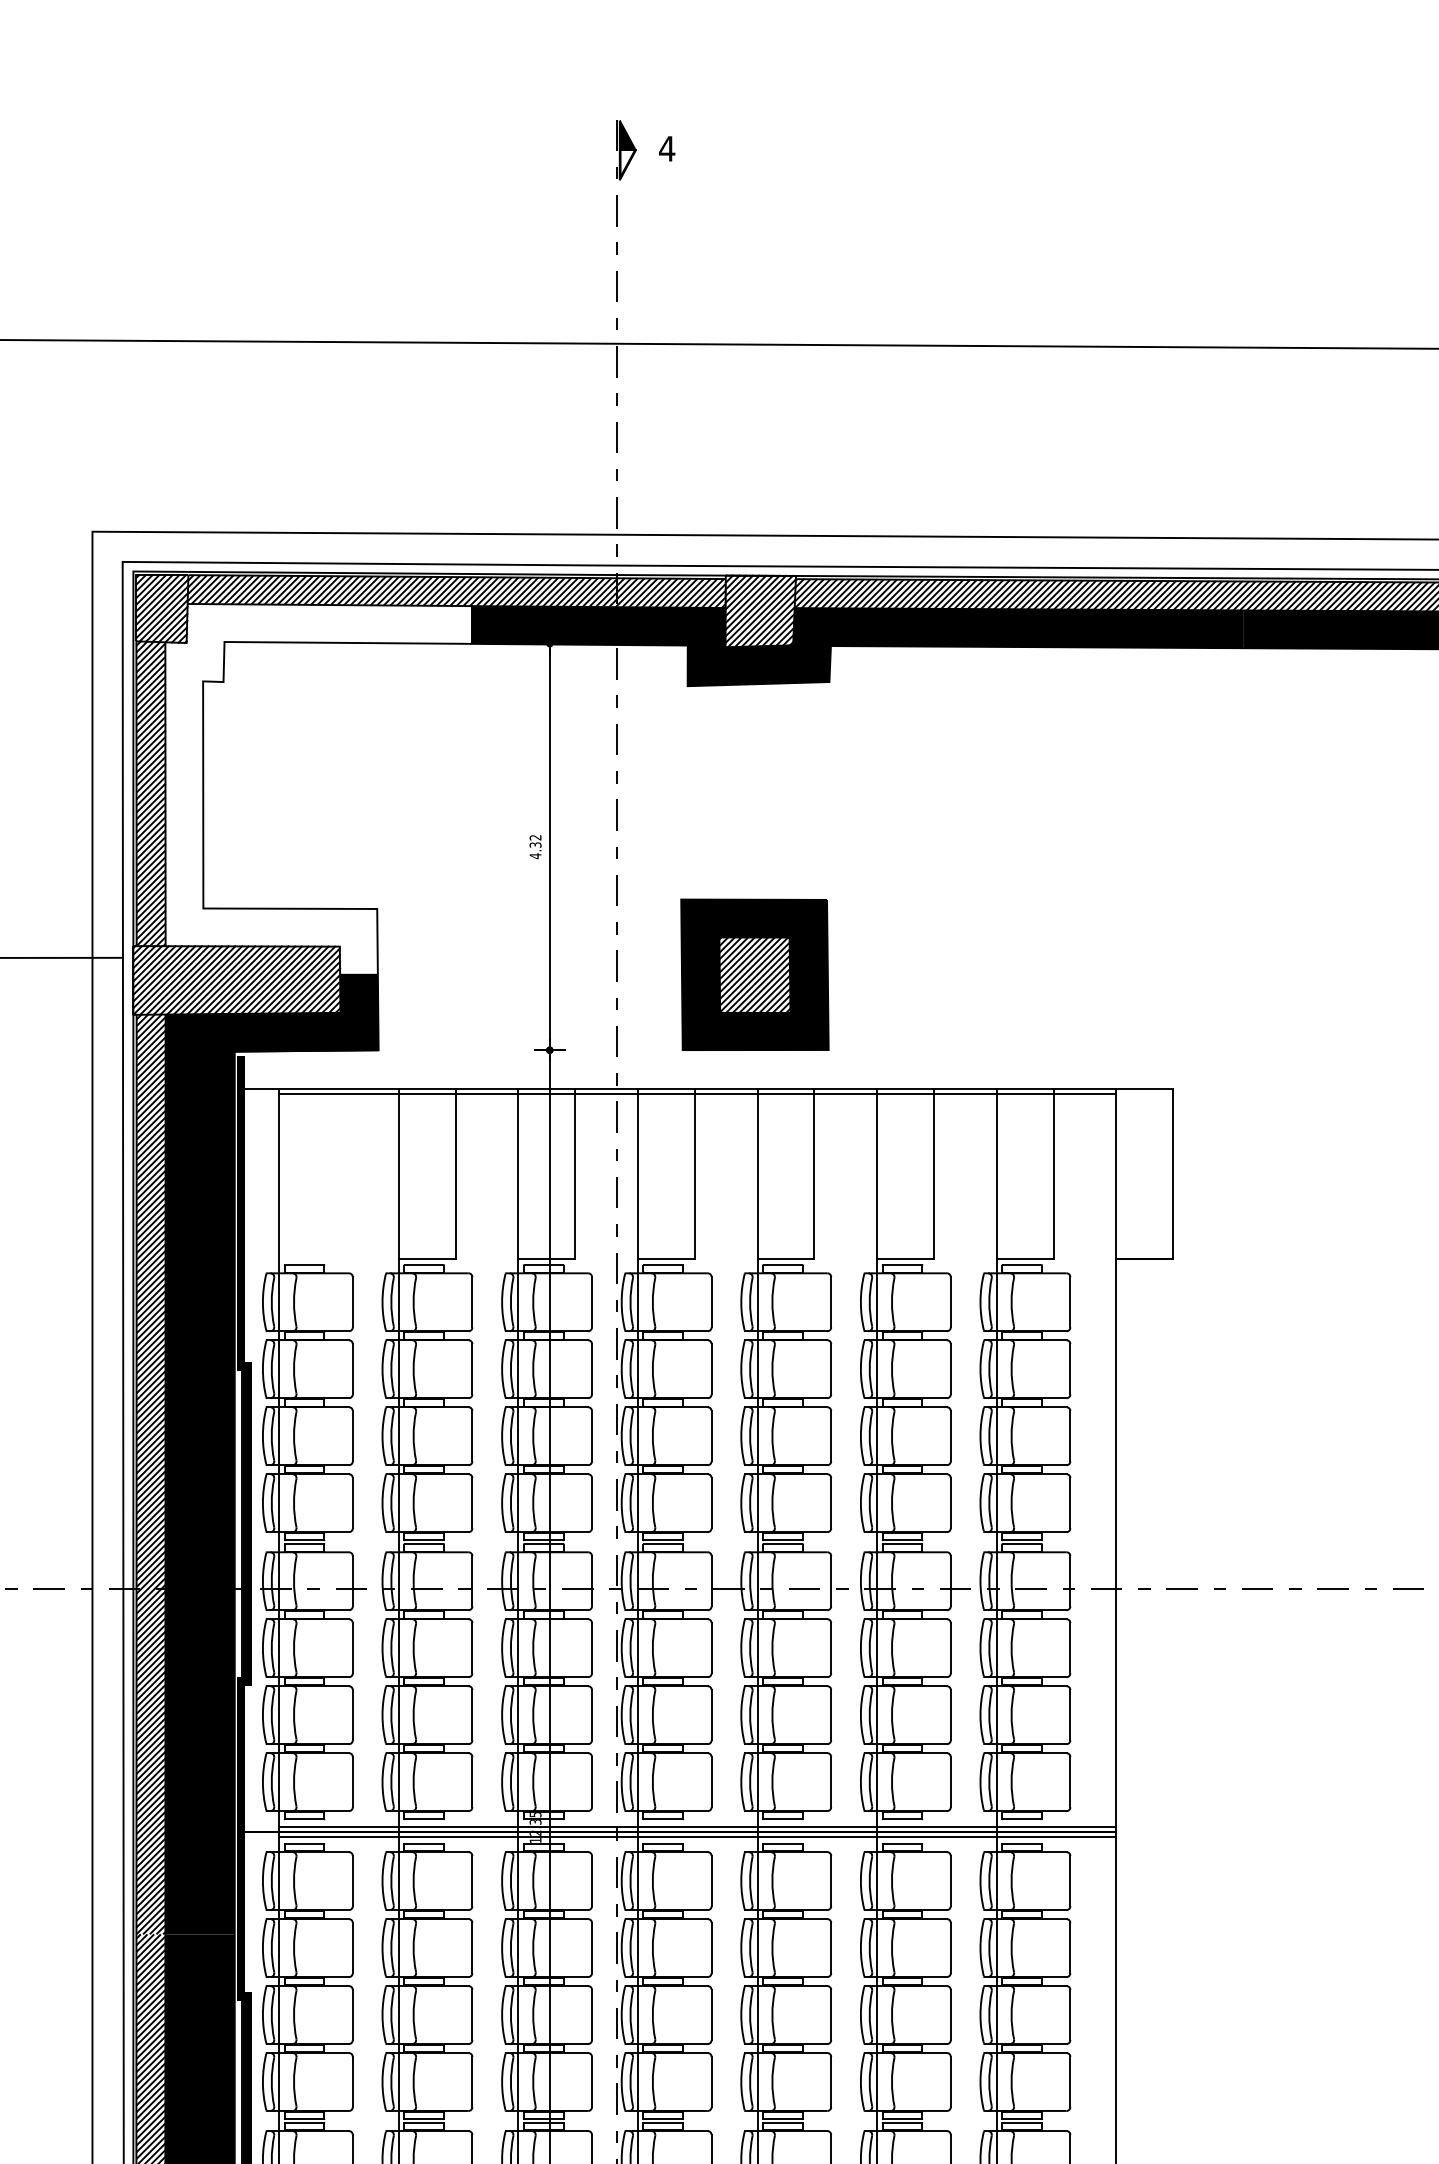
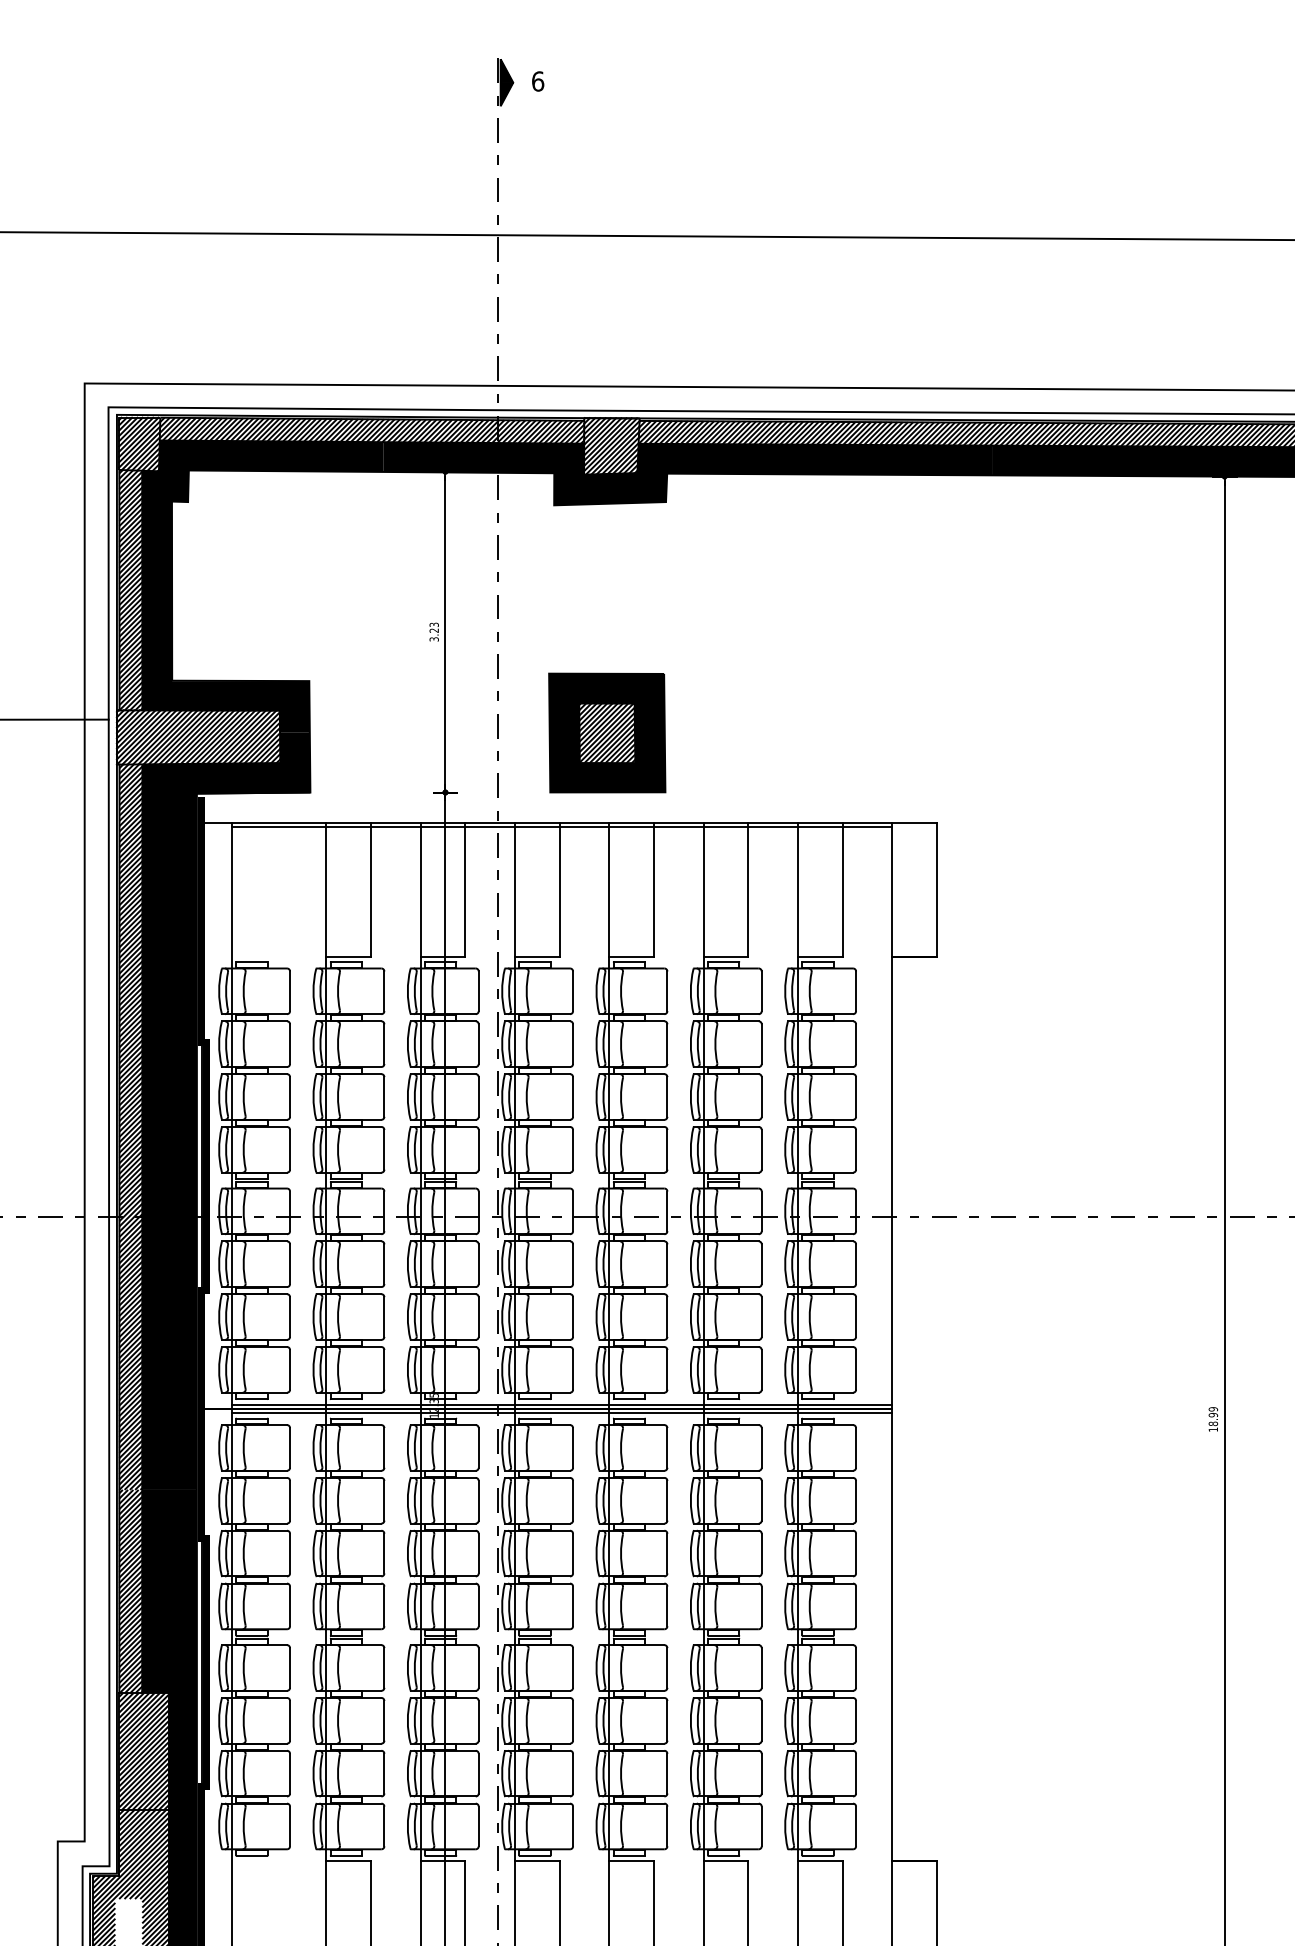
text: (666, 148) -> (537, 81), 4 -> 6
fill: (627, 162) -> (506, 92), added
fill: (317, 789) -> (262, 586), added
text: (534, 846) -> (433, 631), 4.32 -> 3.23

